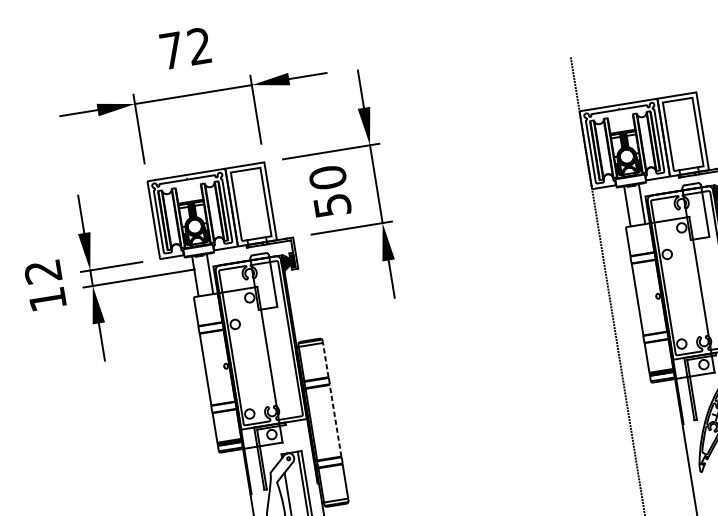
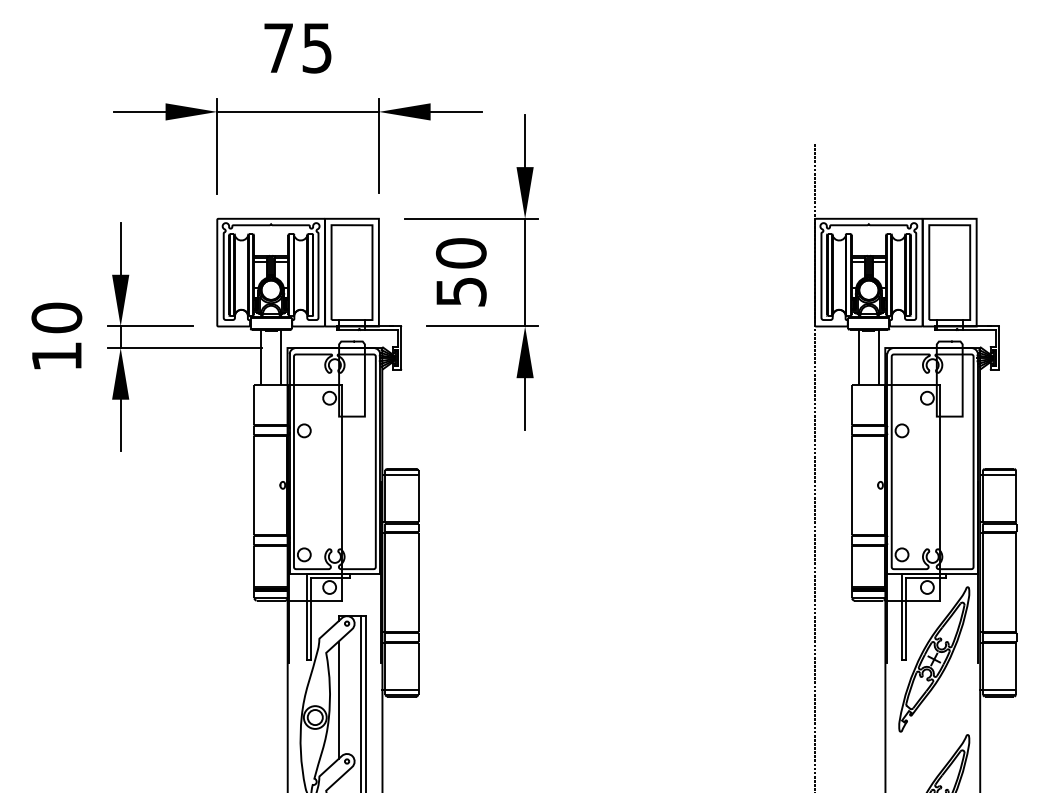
text: (199, 45) -> (316, 47), 72 -> 75
text: (42, 271) -> (56, 317), 12 -> 10
line: (325, 359) -> (418, 498), dashed -> solid
line: (335, 420) -> (418, 582), dashed -> solid

